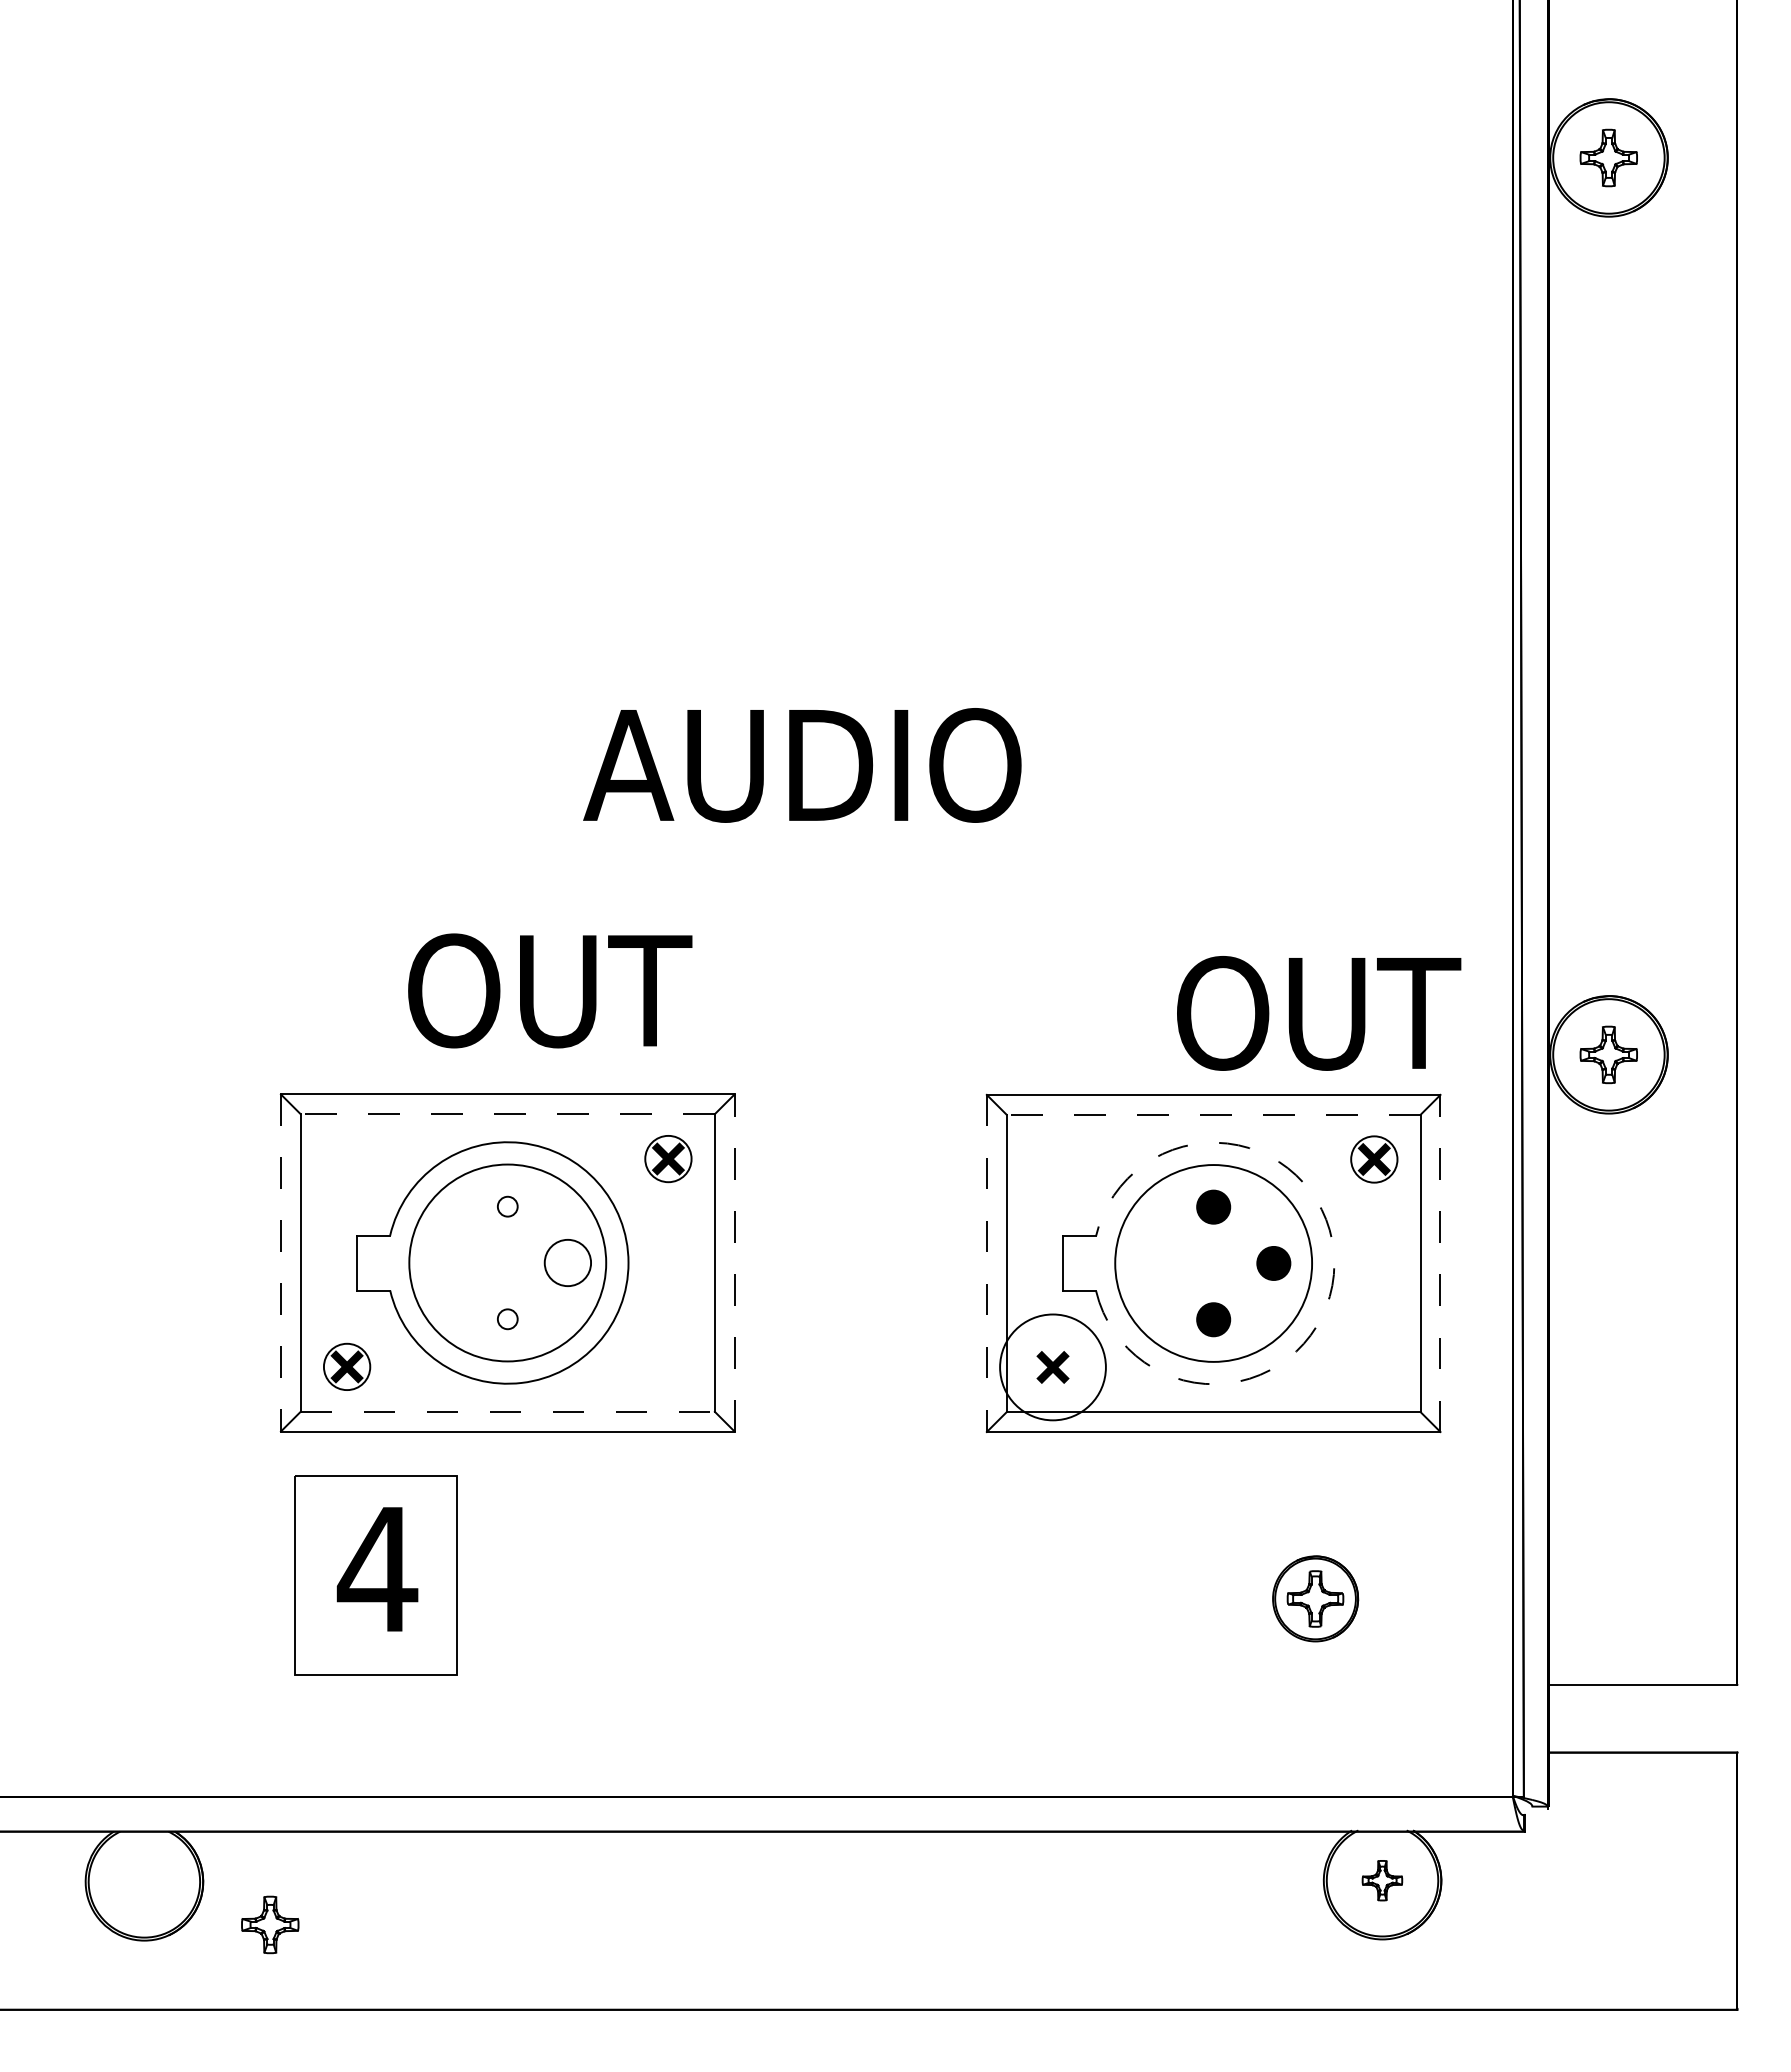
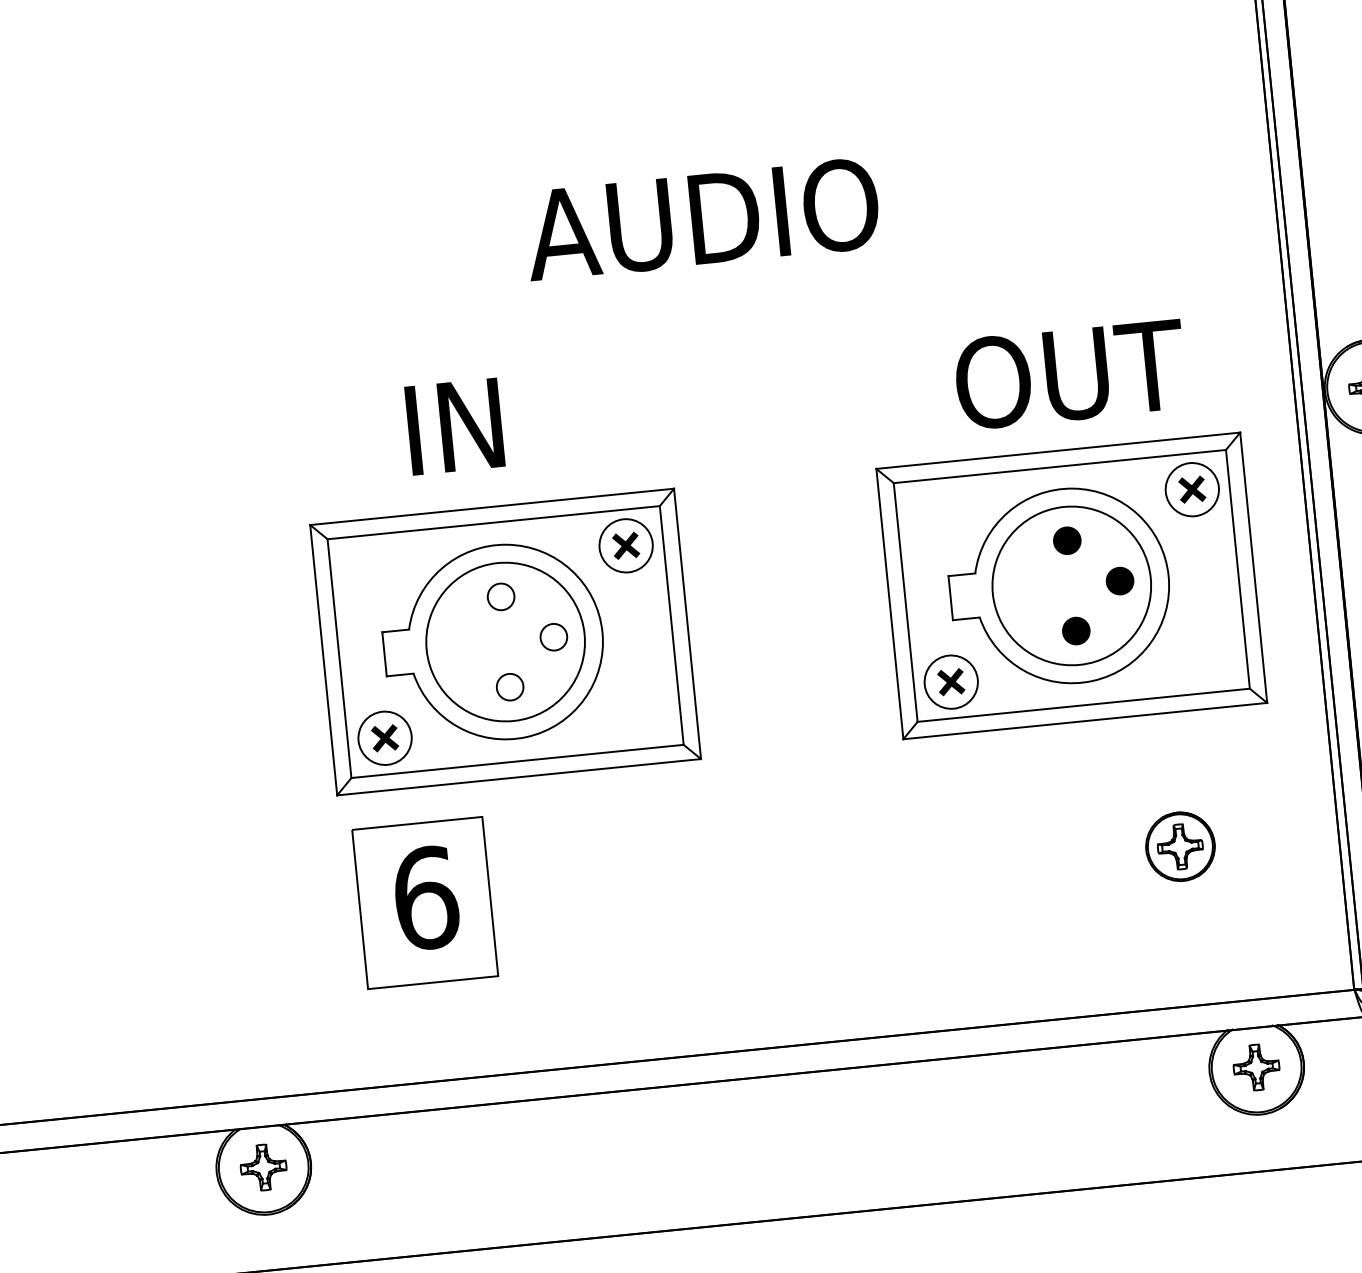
text: (550, 990) -> (518, 420), OUT -> IN
text: (1319, 1013) -> (1070, 374), moved
line: (507, 1114) -> (493, 522), dashed -> solid
line: (1213, 1114) -> (1059, 466), dashed -> solid
circle: (668, 1158) -> (626, 545), size x1.43
circle: (1374, 1159) -> (1192, 489), size x1.43
circle: (507, 1206) -> (500, 596), size x1.67
circle: (567, 1262) -> (553, 636), size x0.71
line: (280, 1263) -> (323, 660), dashed -> solid
line: (734, 1263) -> (687, 624), dashed -> solid
line: (986, 1263) -> (889, 604), dashed -> solid
arc: (1334, 1263) -> (1168, 576), dashed -> solid
line: (1440, 1263) -> (1253, 567), dashed -> solid
circle: (507, 1318) -> (509, 686), size x1.67
circle: (347, 1366) -> (385, 737), size x1.43
circle: (1052, 1367) -> (950, 682), size x0.62
line: (508, 1411) -> (518, 761), dashed -> solid
text: (377, 1569) -> (425, 898), 4 -> 6
part: (1382, 1880) -> (1256, 1067), size x1.43
part: (270, 1924) -> (263, 1167), moved

